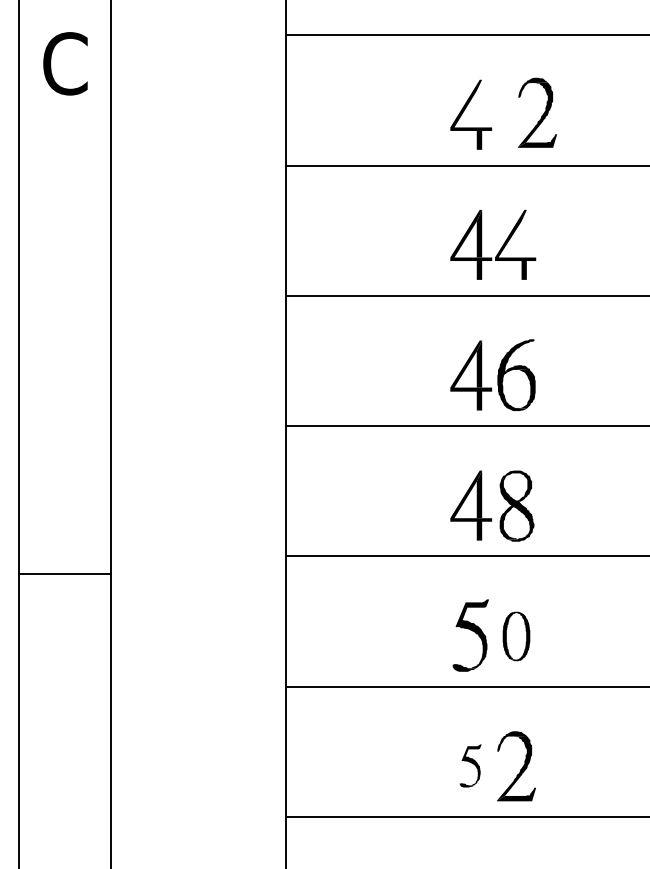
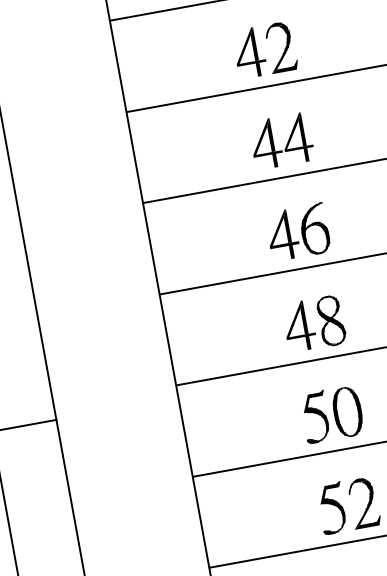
fill: (468, 103) -> (246, 45), added
part: (537, 112) -> (281, 46), moved
fill: (512, 233) -> (293, 130), added
part: (516, 636) -> (347, 412), size x1.43
part: (470, 765) -> (331, 508), size x1.67

